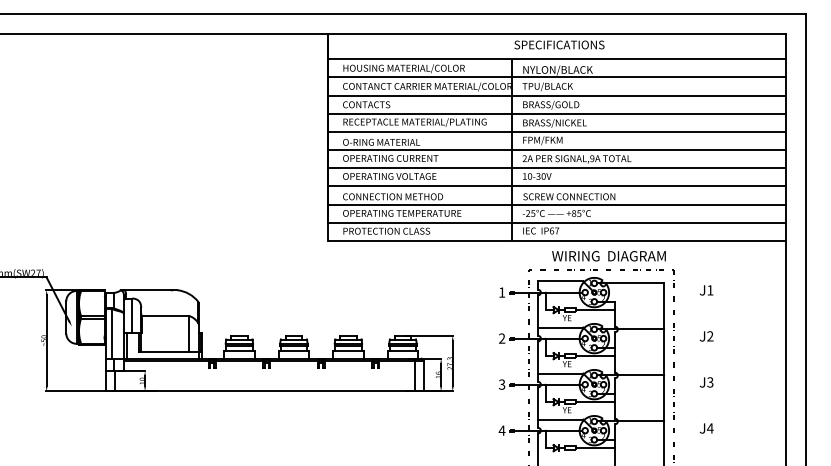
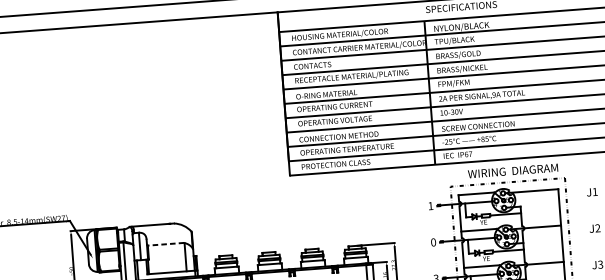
line: (164, 315) -> (165, 244), solid -> dashed
text: (502, 338) -> (433, 242), 2 -> 0

